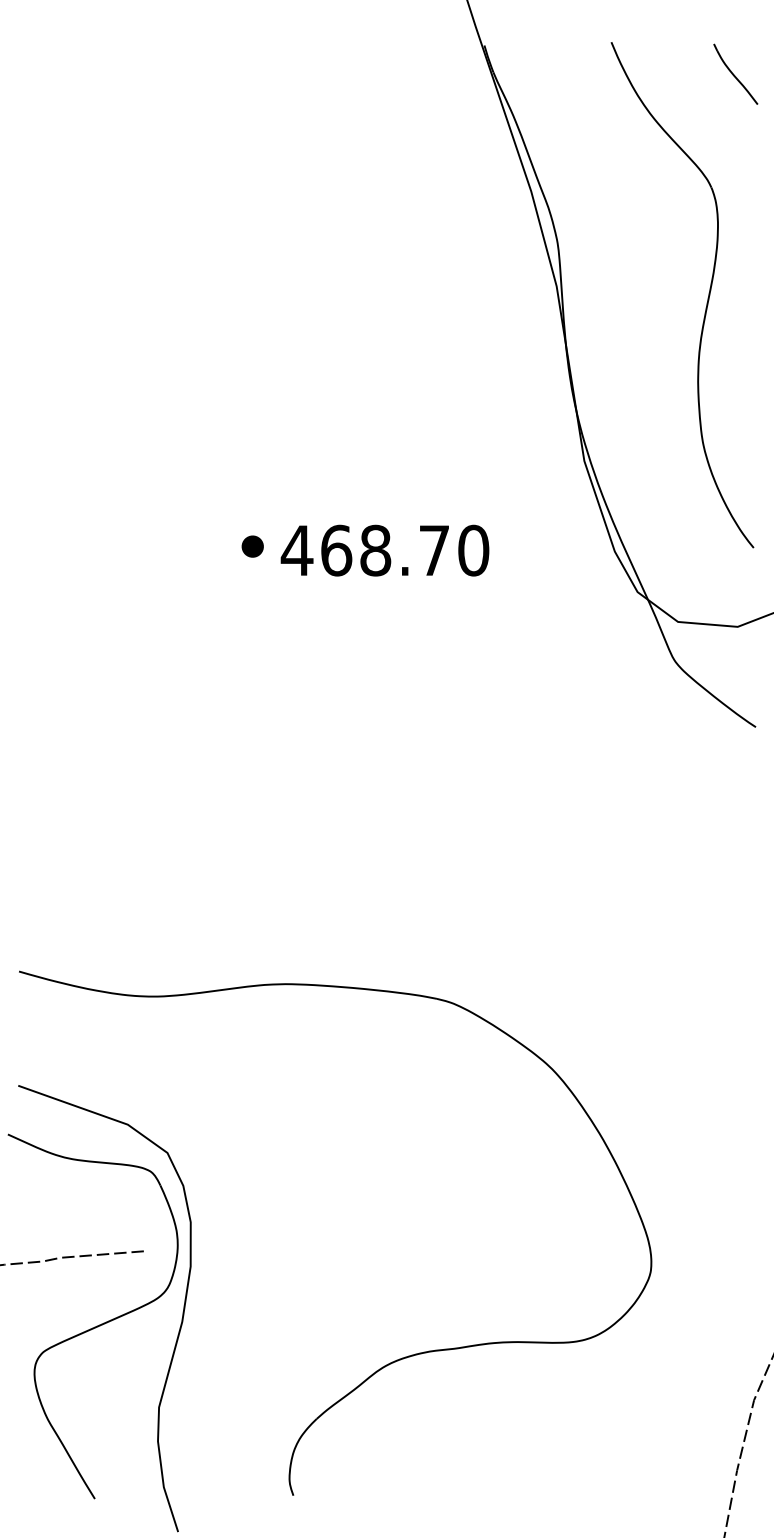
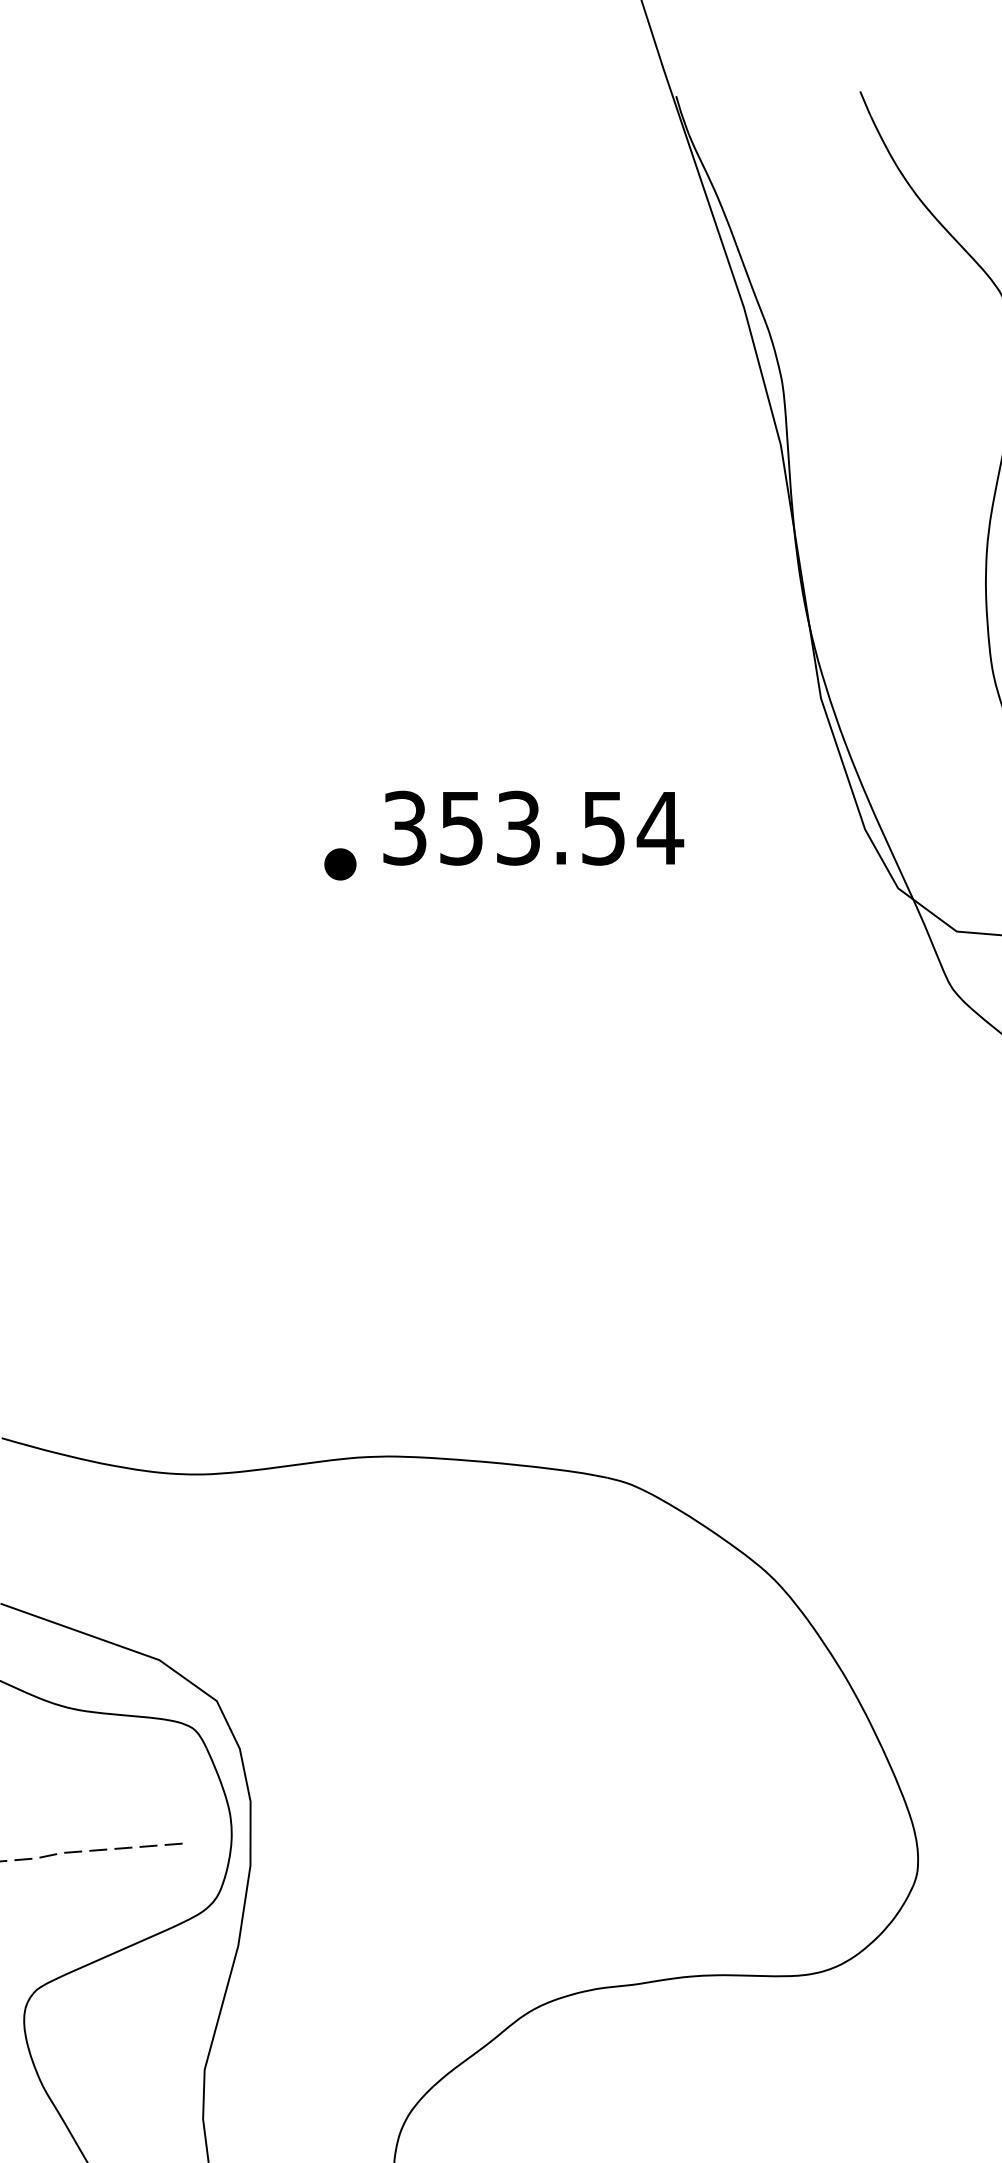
part: (252, 546) -> (340, 864), moved
text: (384, 550) -> (531, 828), 468.70 -> 353.54

